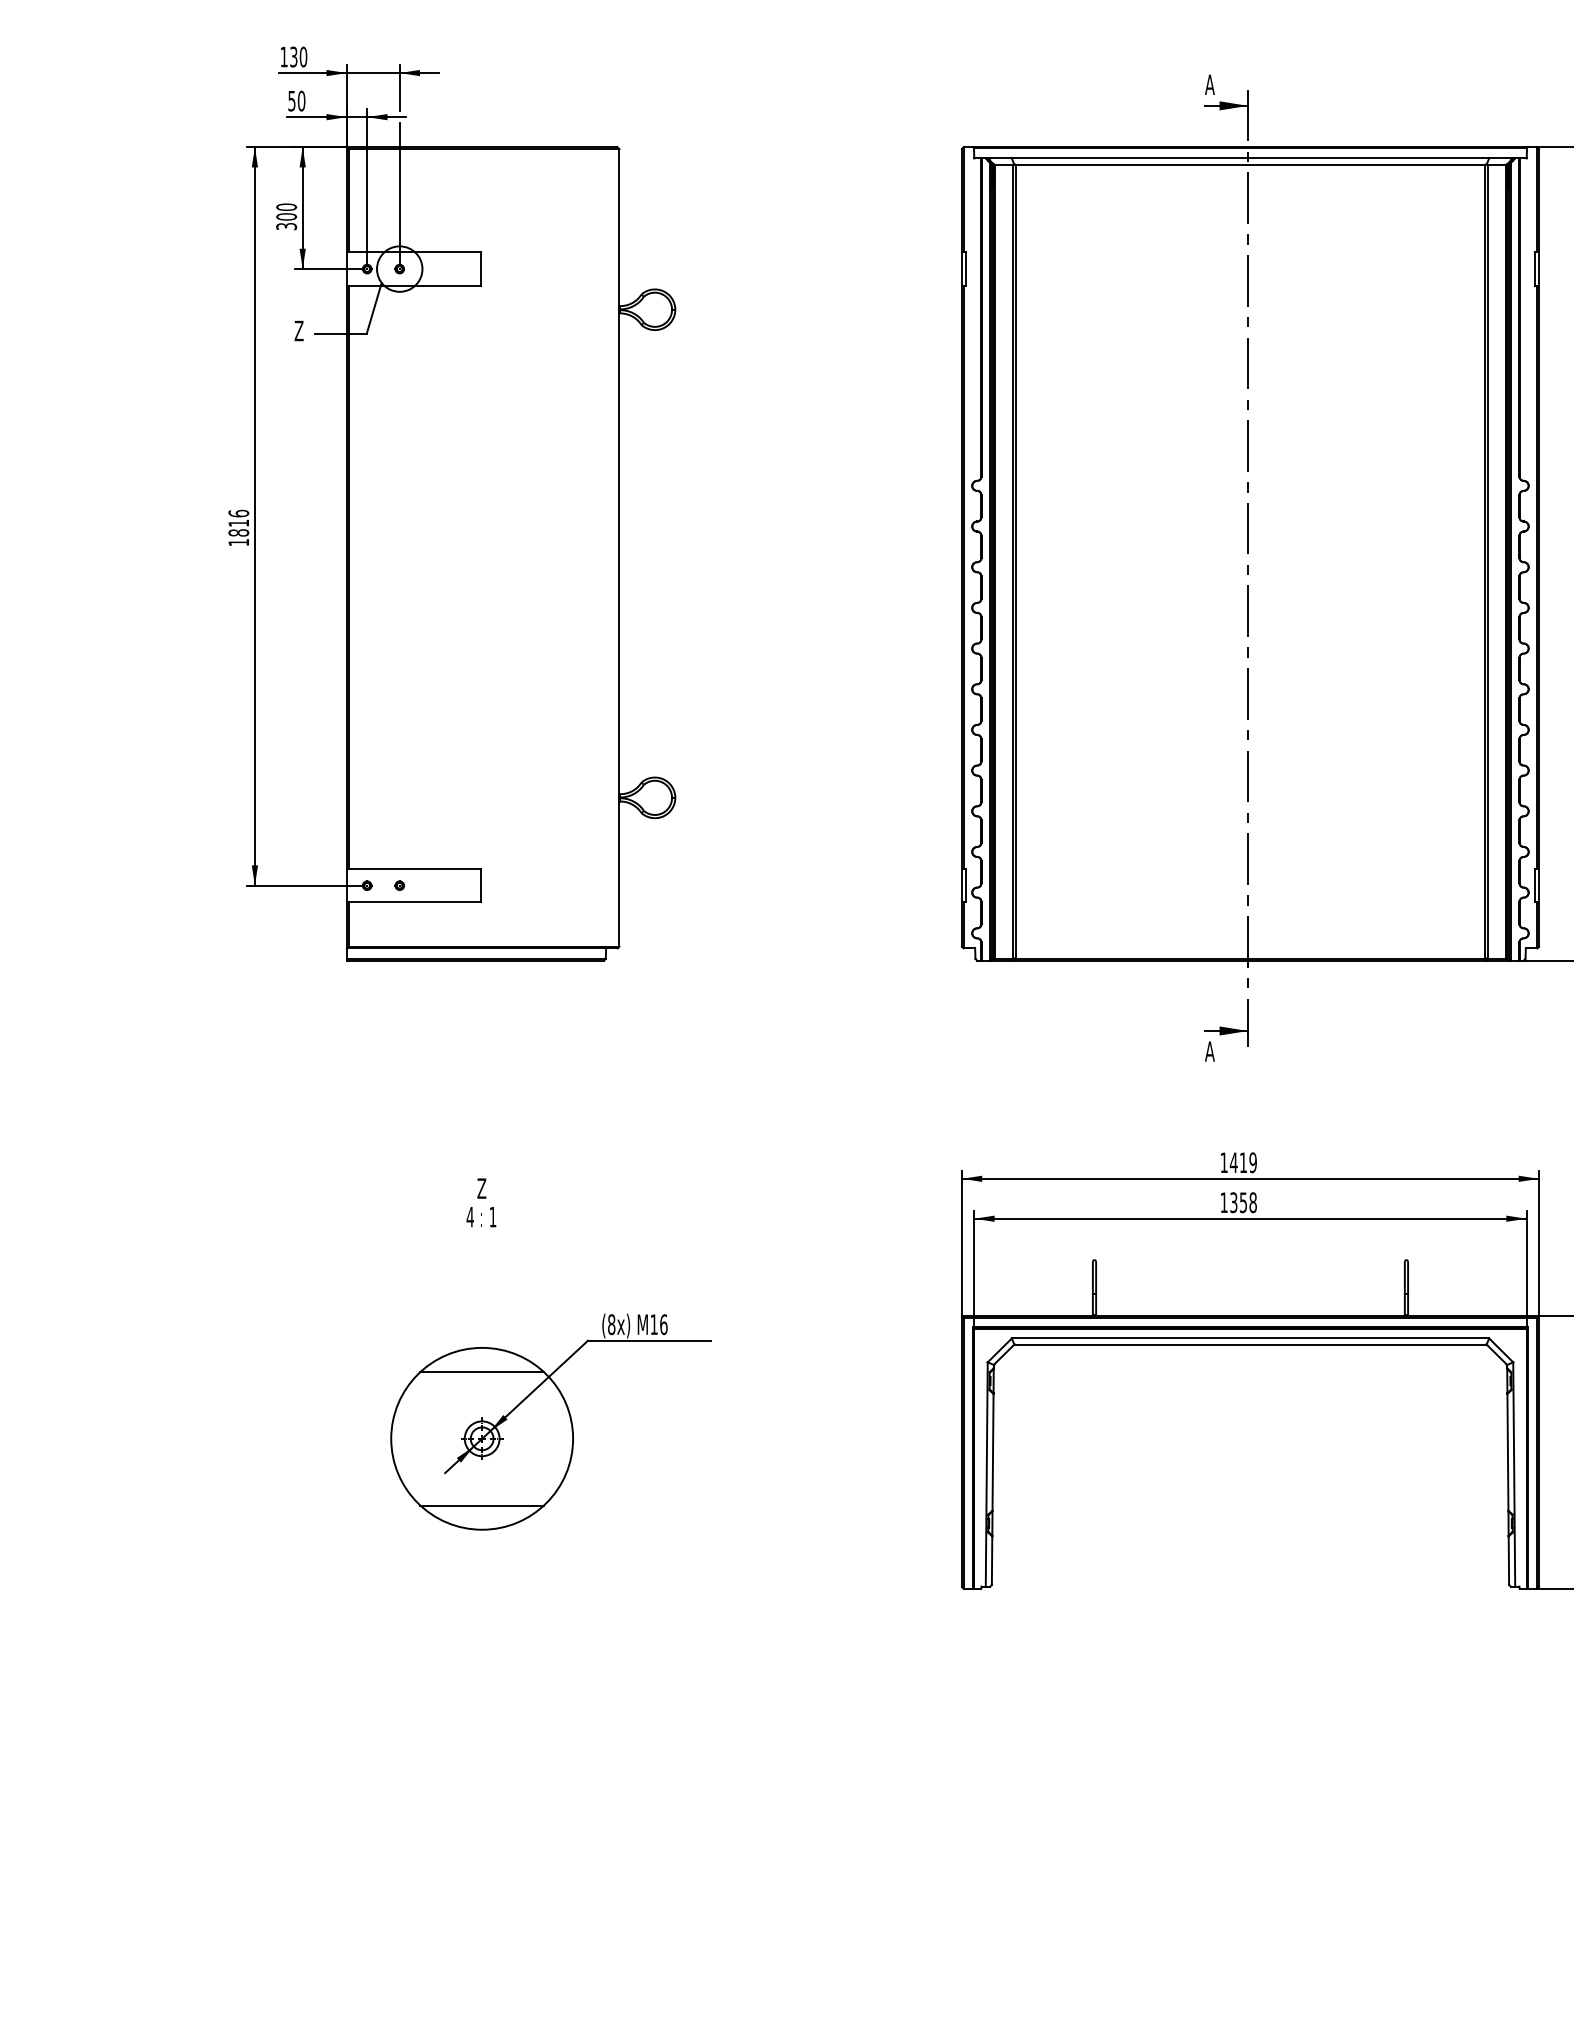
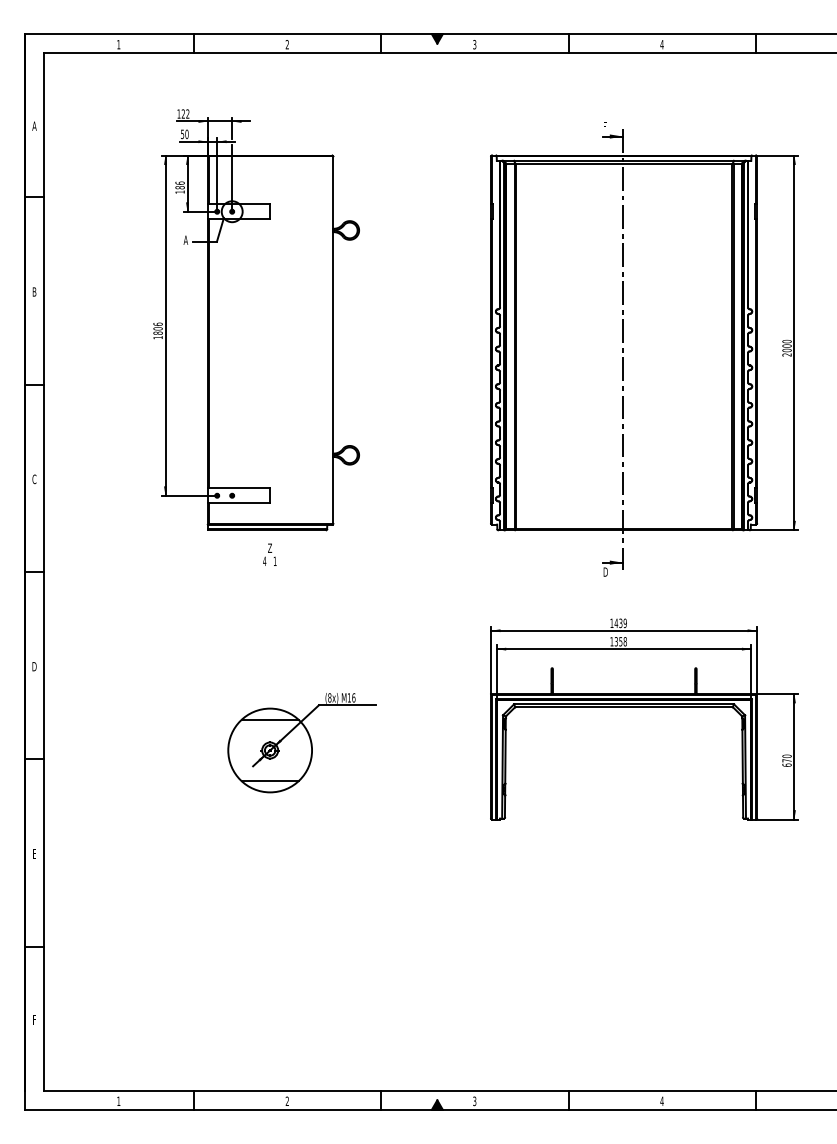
text: (298, 55) -> (185, 113), 130 -> 122
text: (1210, 84) -> (605, 126), A -> F
text: (285, 216) -> (179, 187), 300 -> 186
text: (298, 329) -> (185, 239), Z -> A
text: (237, 522) -> (157, 328), 1816 -> 1806
text: (1210, 1050) -> (605, 571), A -> D
text: (1242, 1163) -> (620, 623), 1419 -> 1439
text: (480, 1202) -> (269, 554), moved

